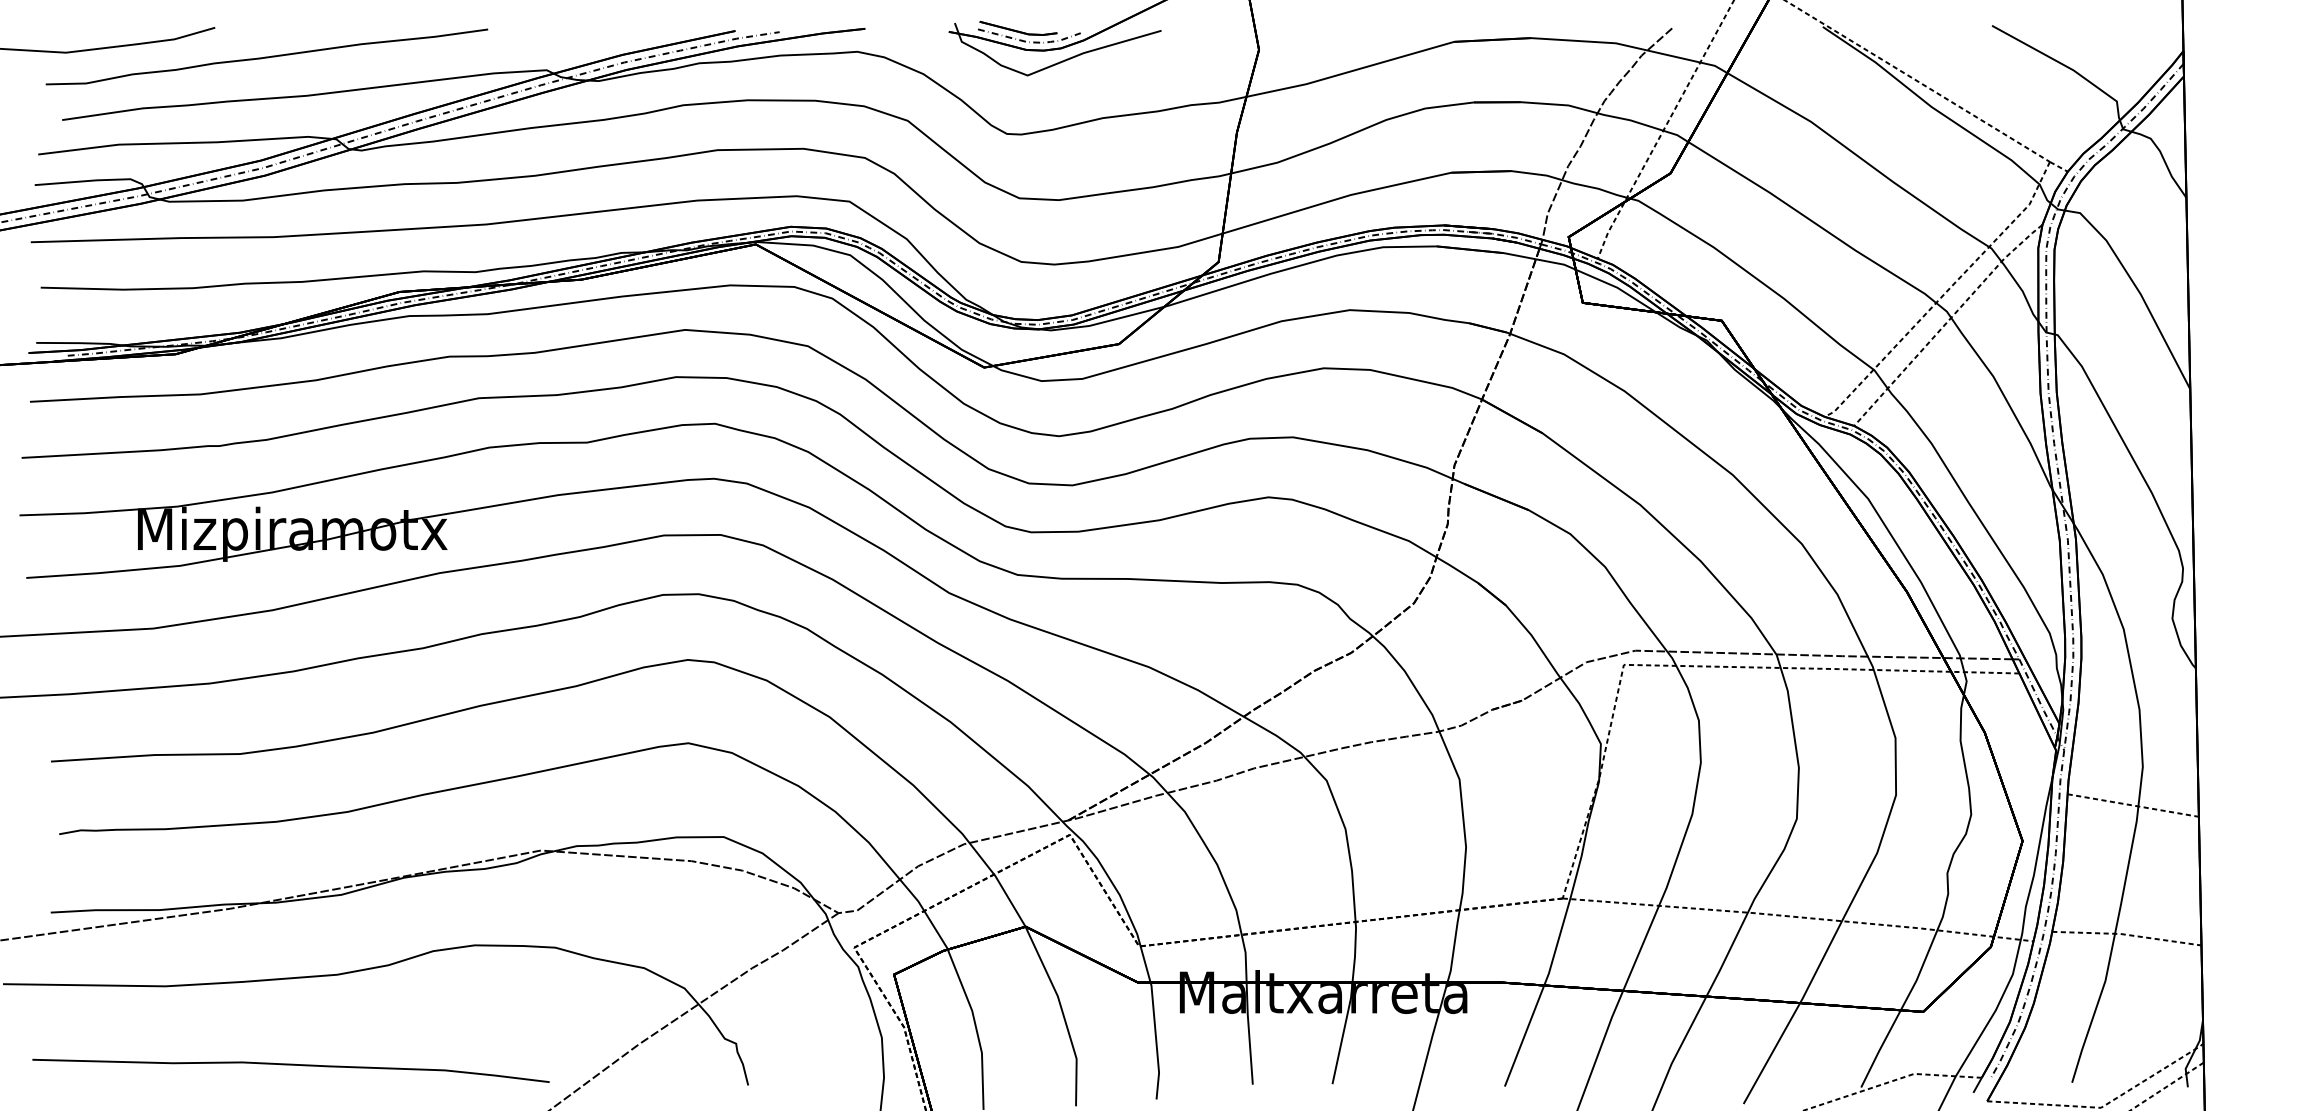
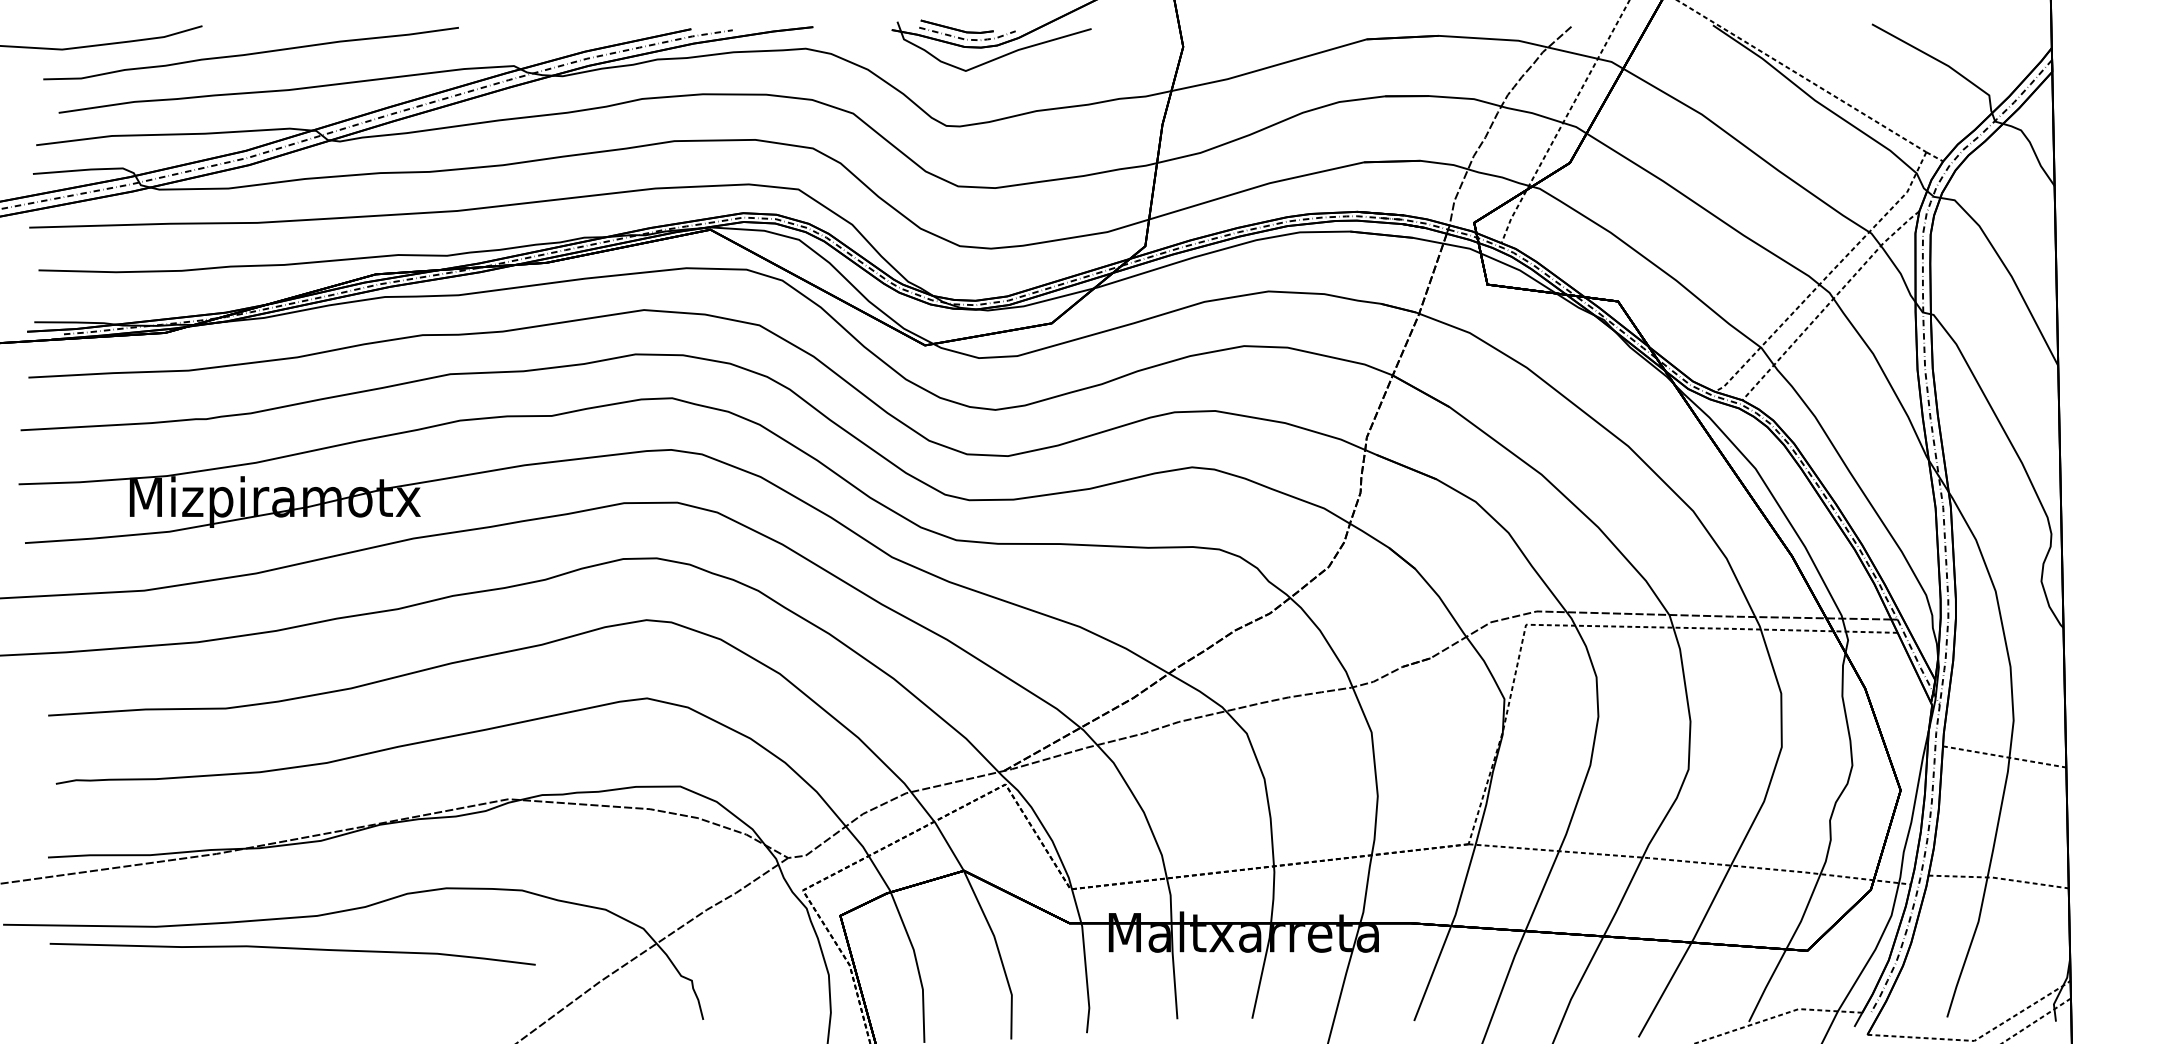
curve: (290, 1065) -> (292, 949), moved

